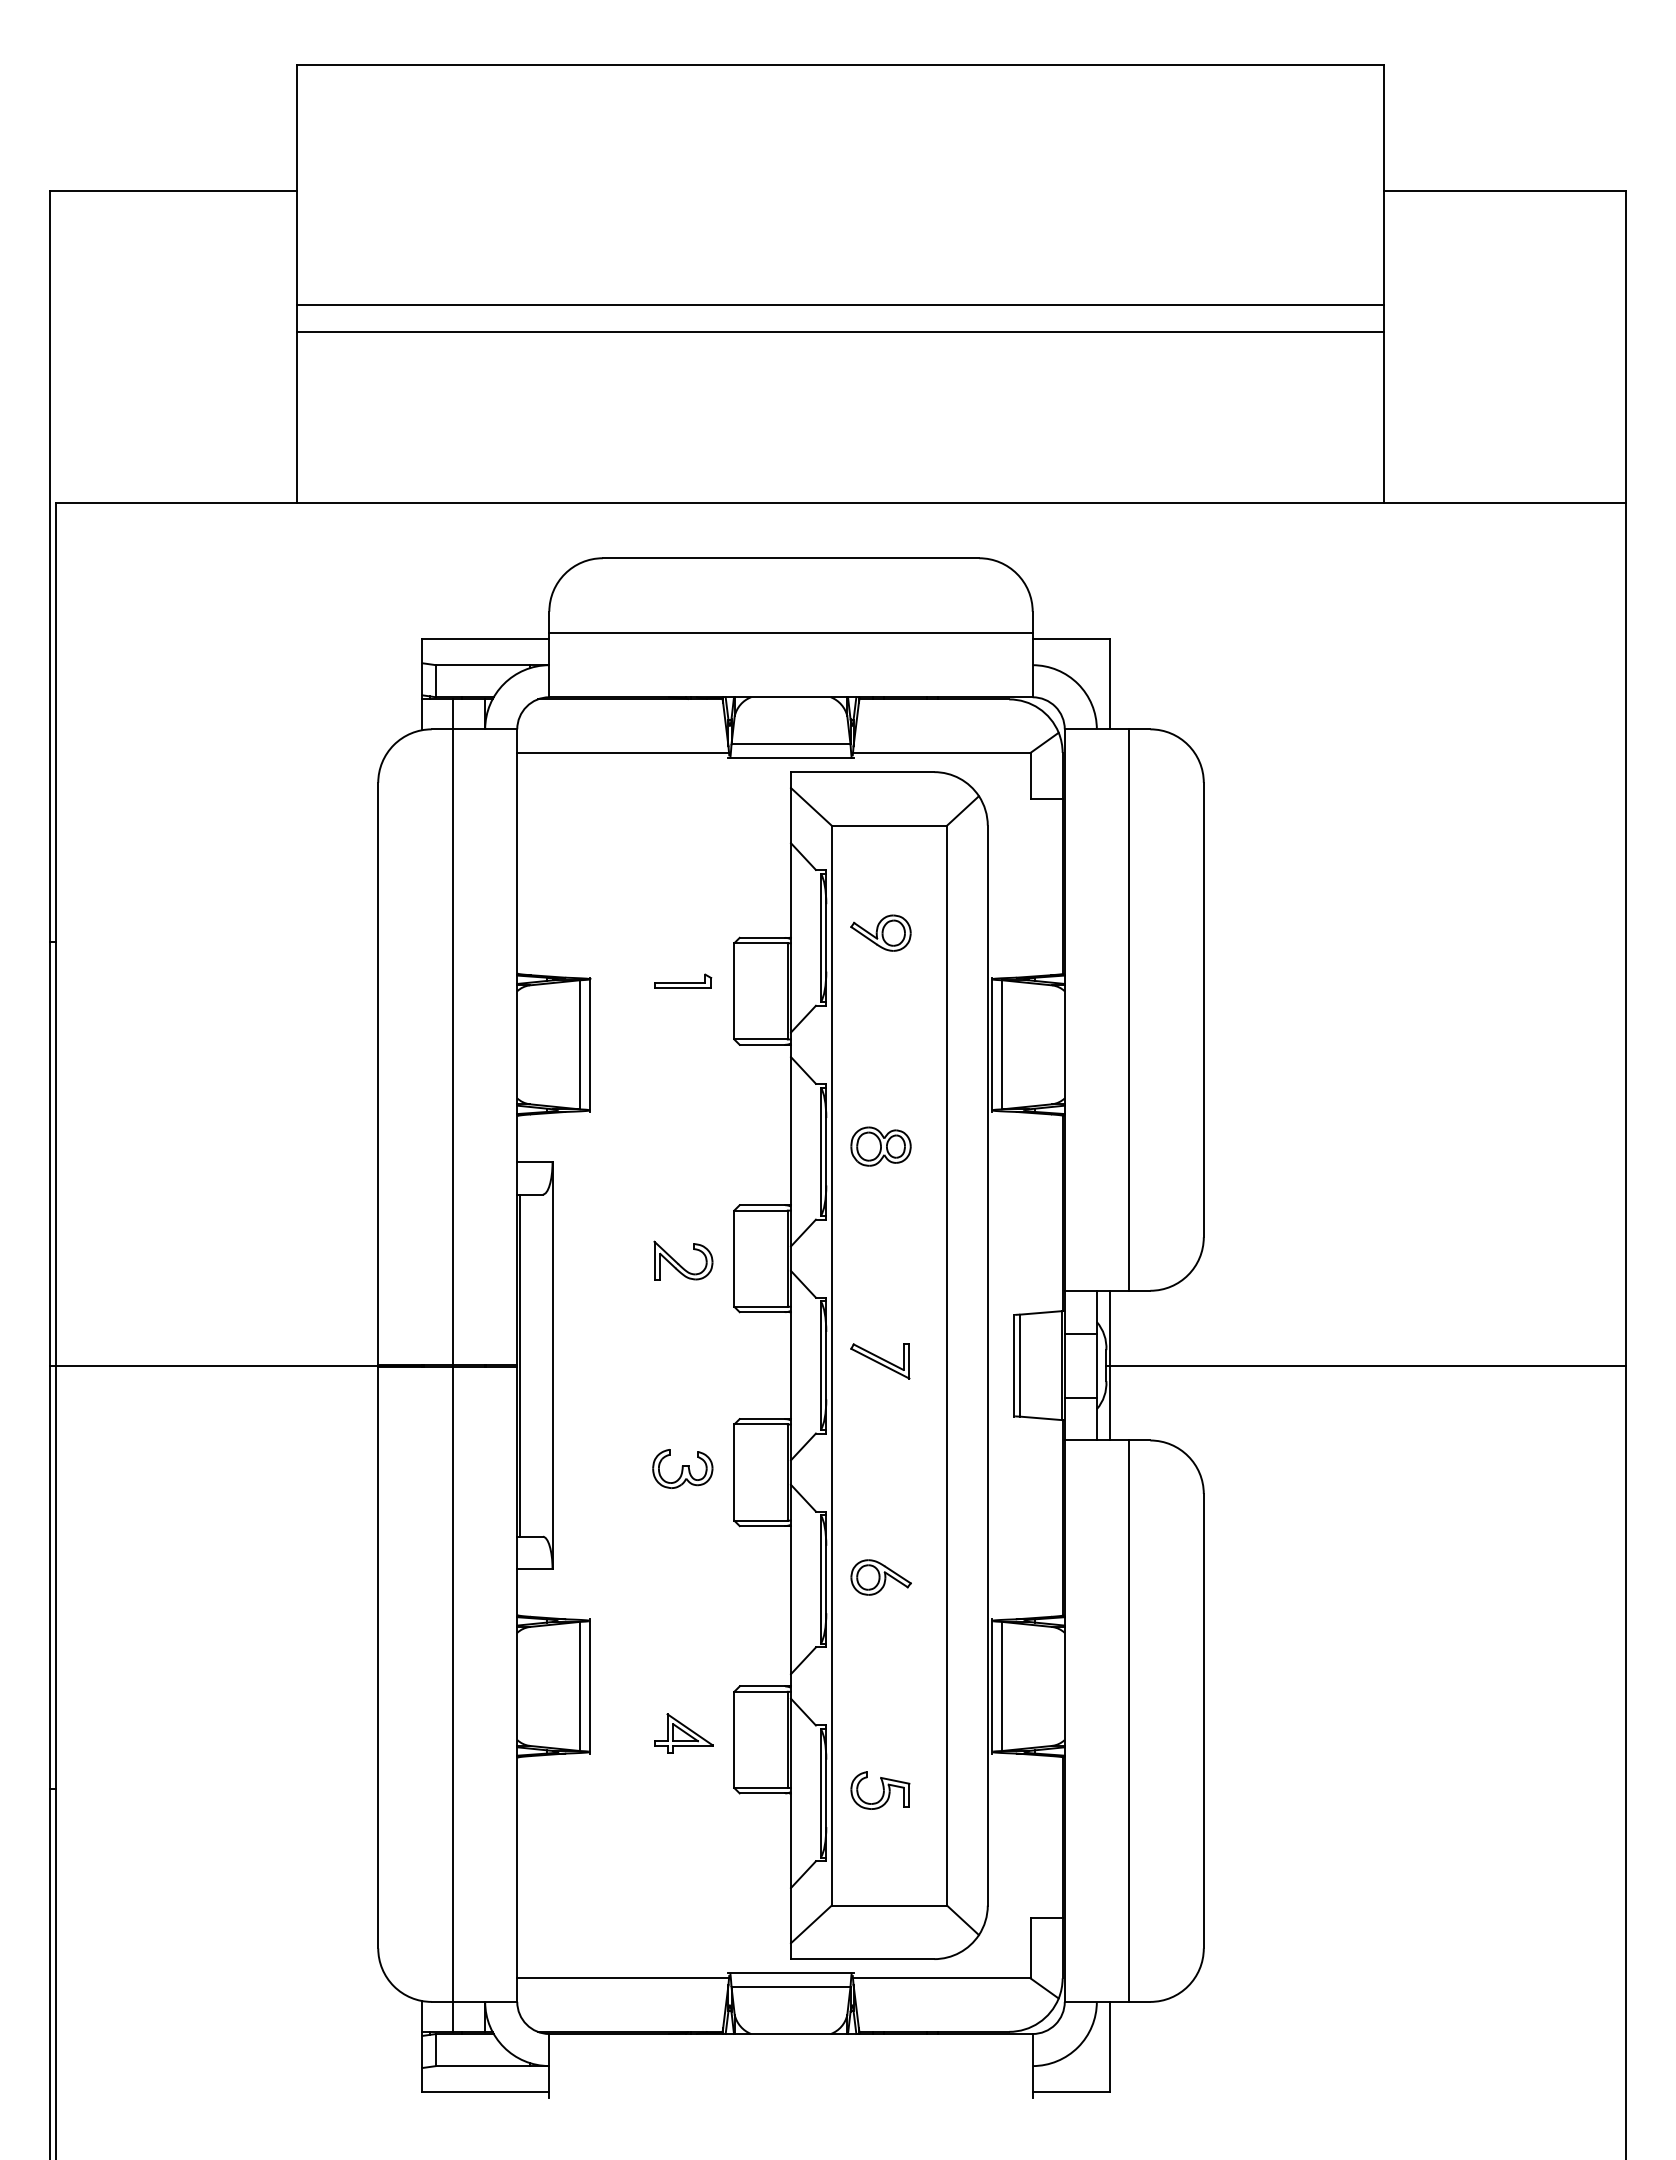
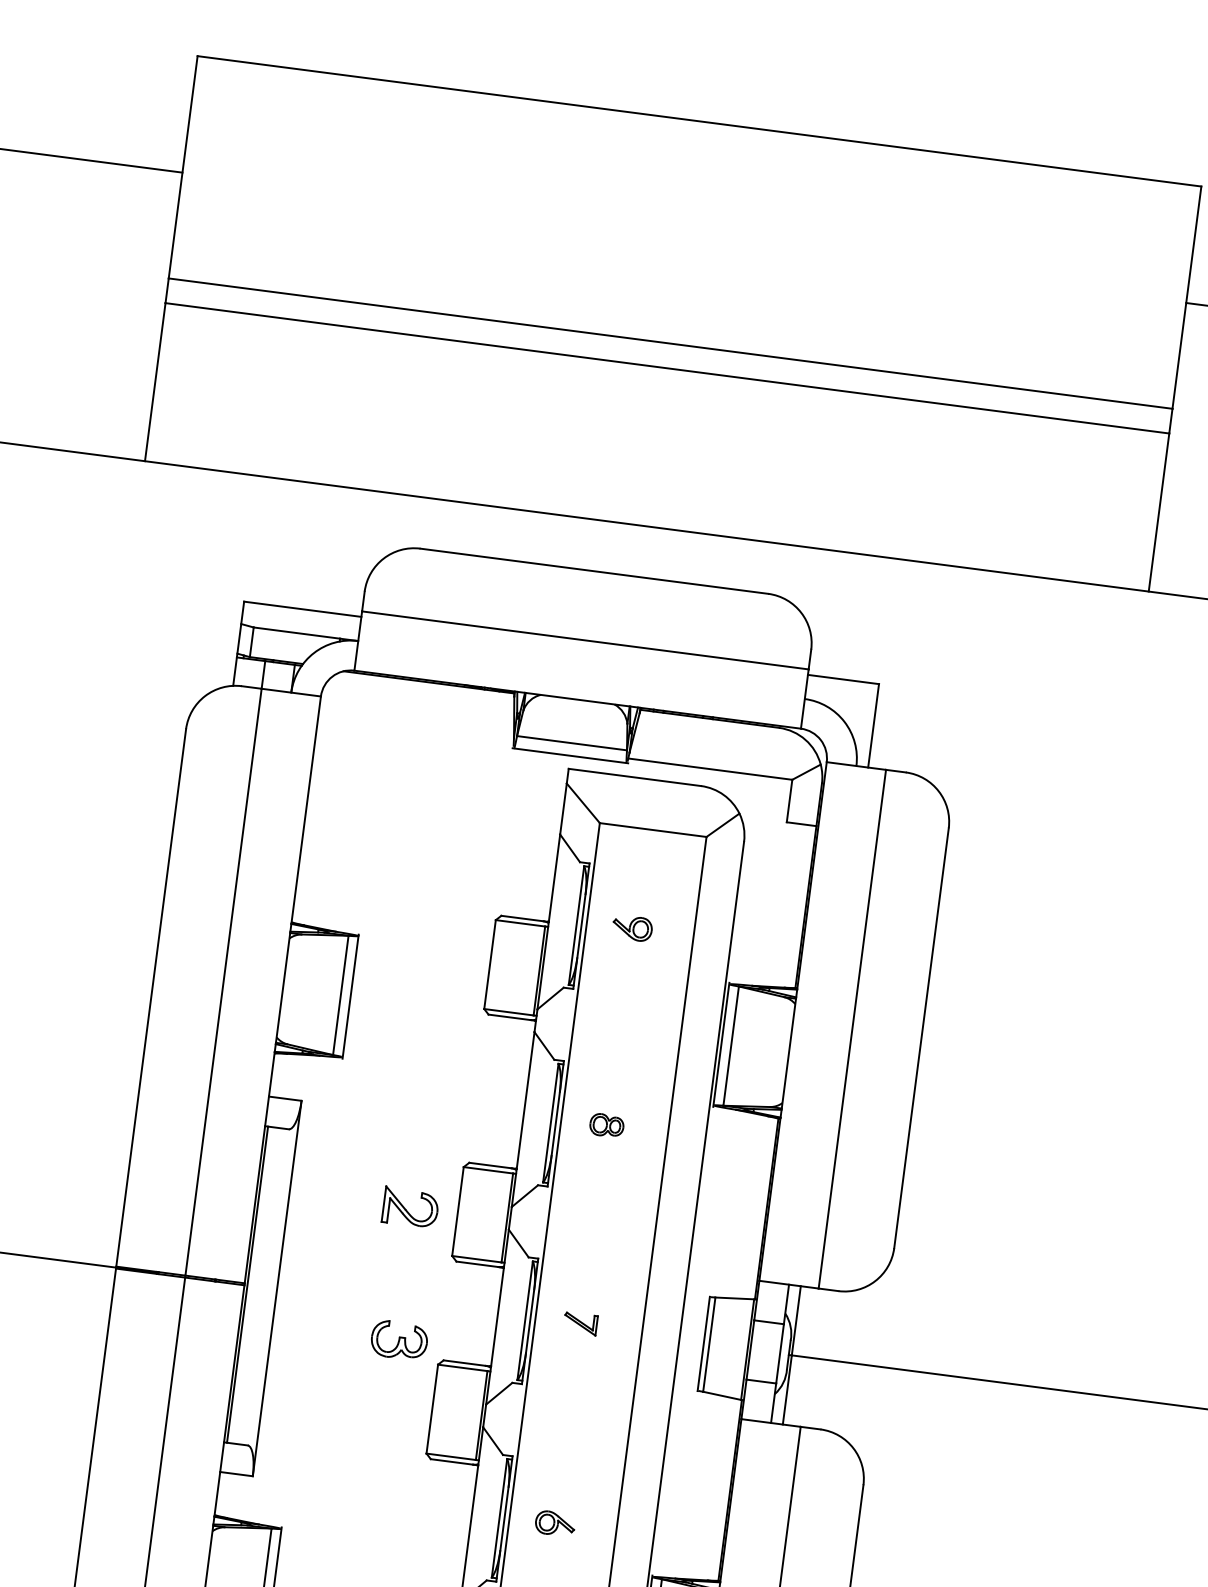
line: (623, 752) -> (416, 730), removed
part: (880, 932) -> (632, 927), size x0.7
part: (683, 980) -> (444, 948), removed
part: (880, 1146) -> (606, 1125), size x0.6
part: (880, 1361) -> (580, 1324), size x0.6
part: (682, 1468) -> (399, 1339), moved
part: (880, 1577) -> (554, 1523), size x0.7

